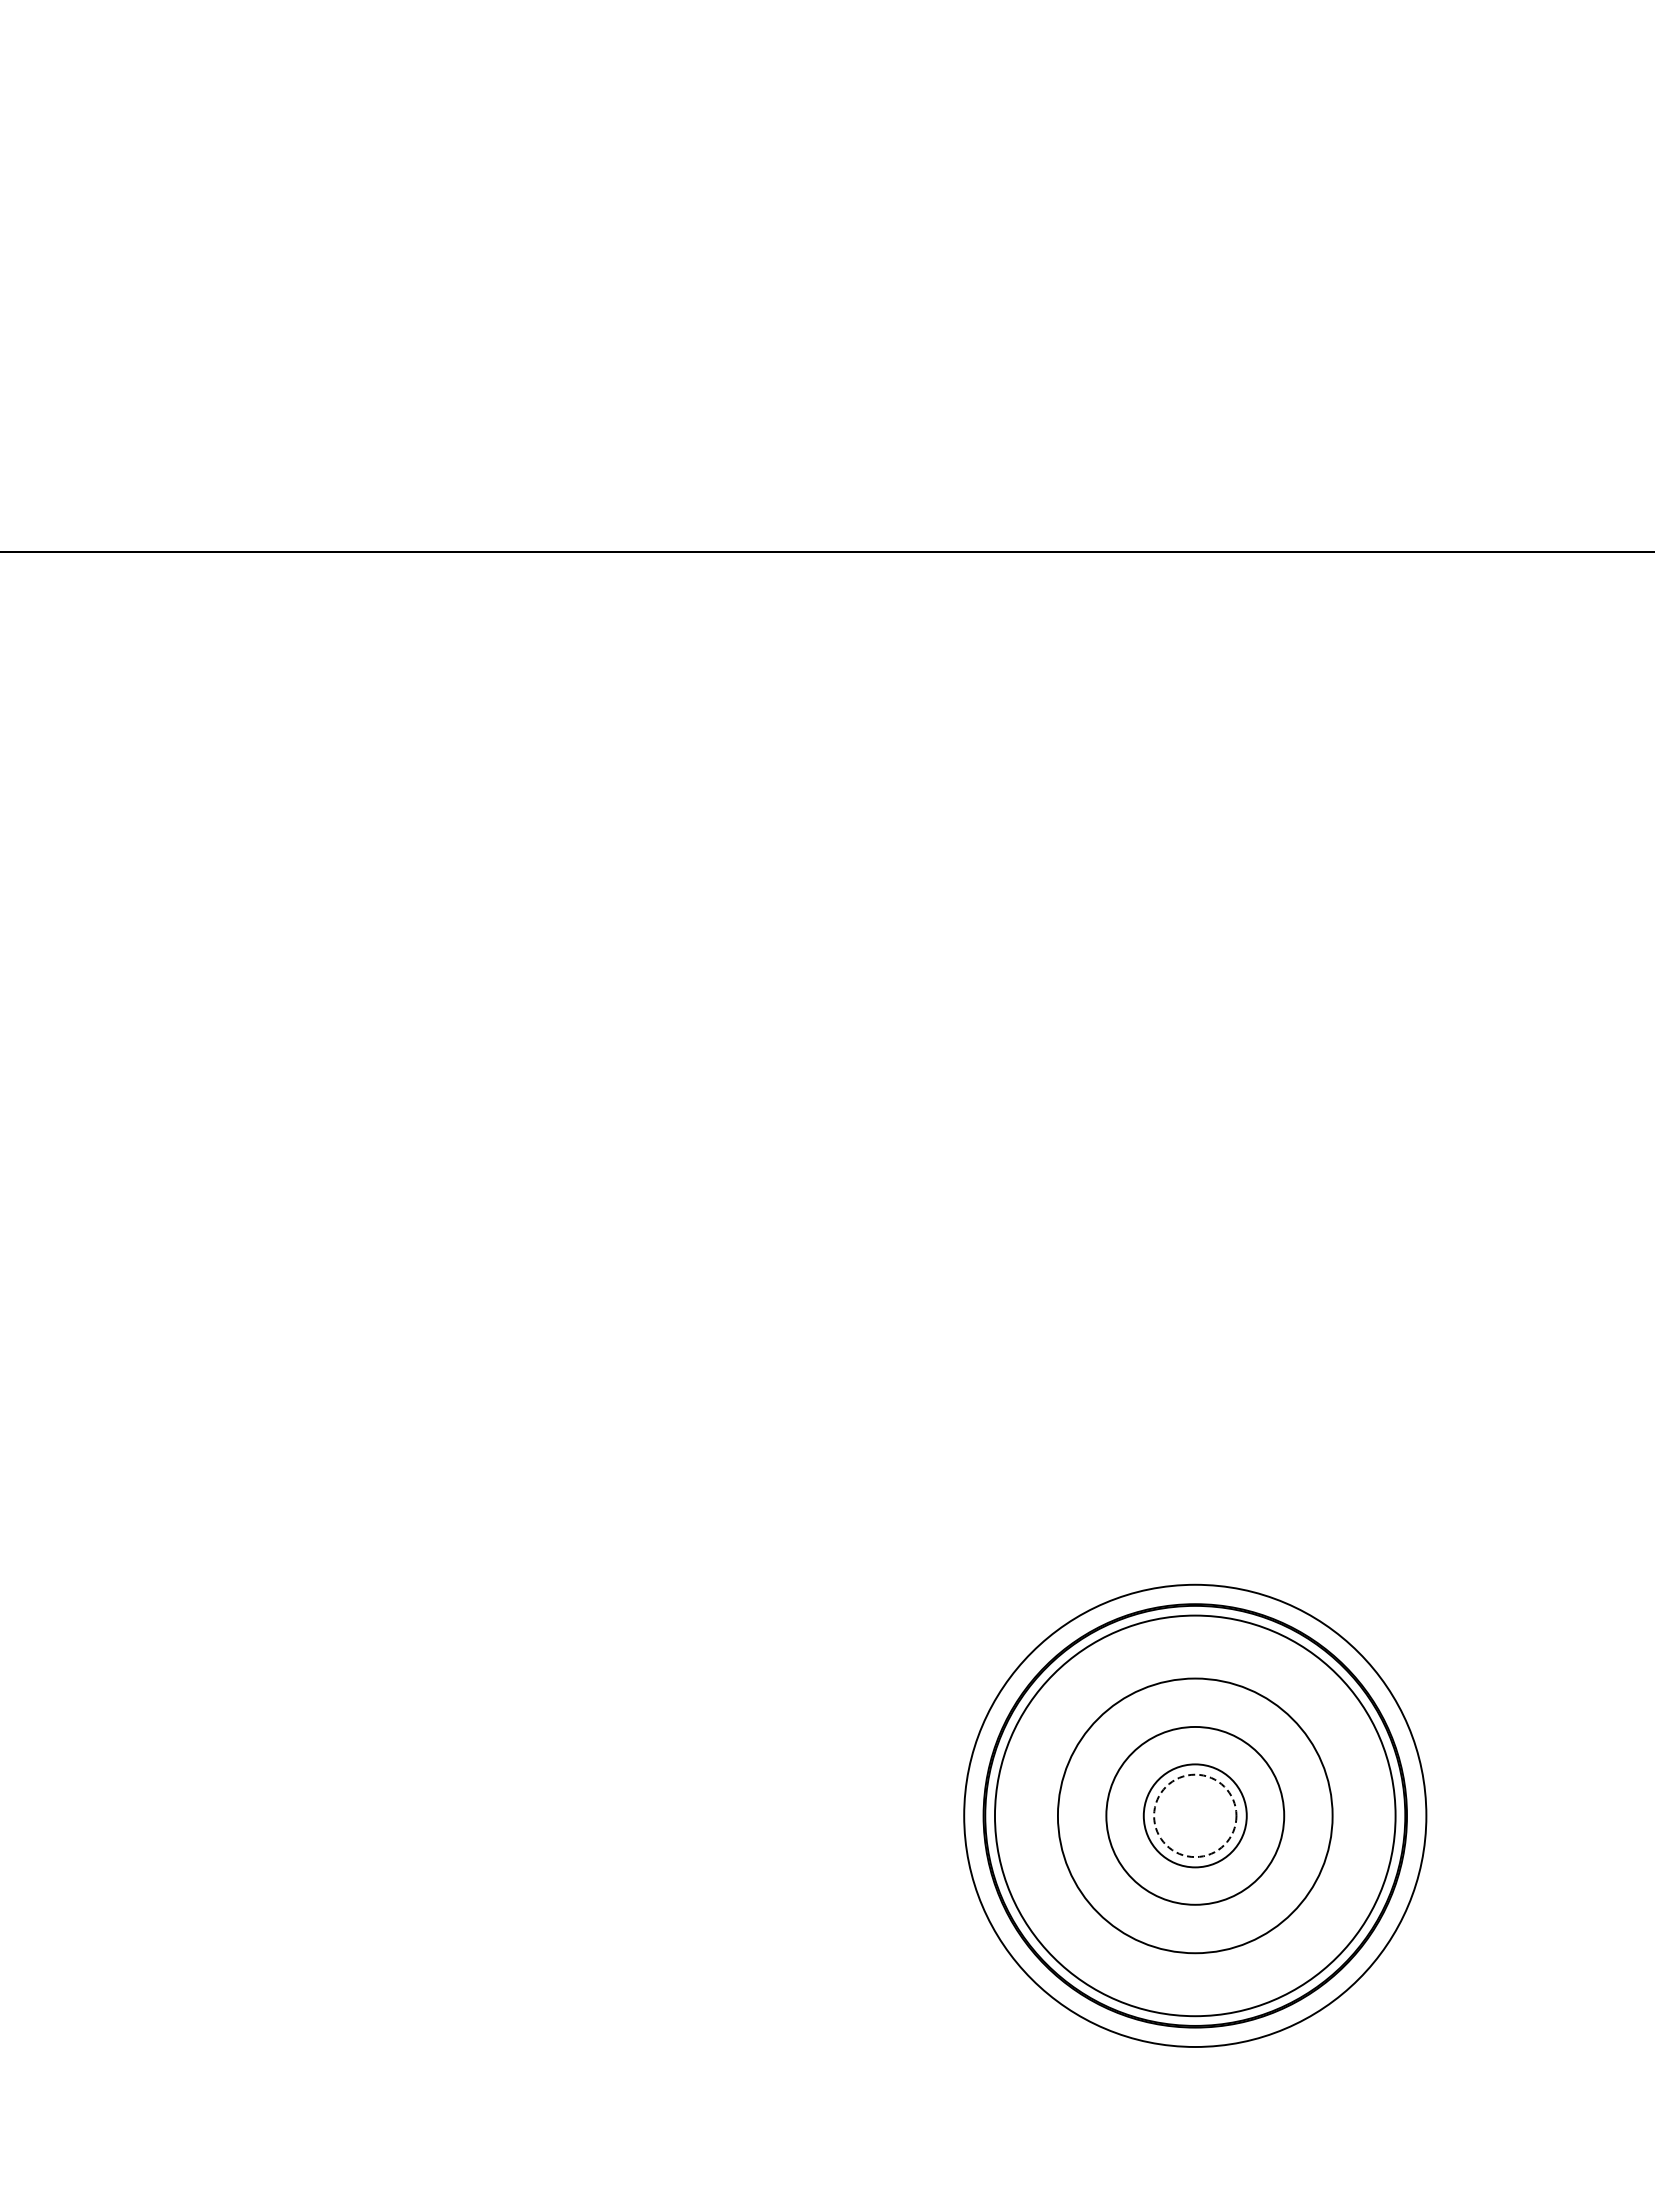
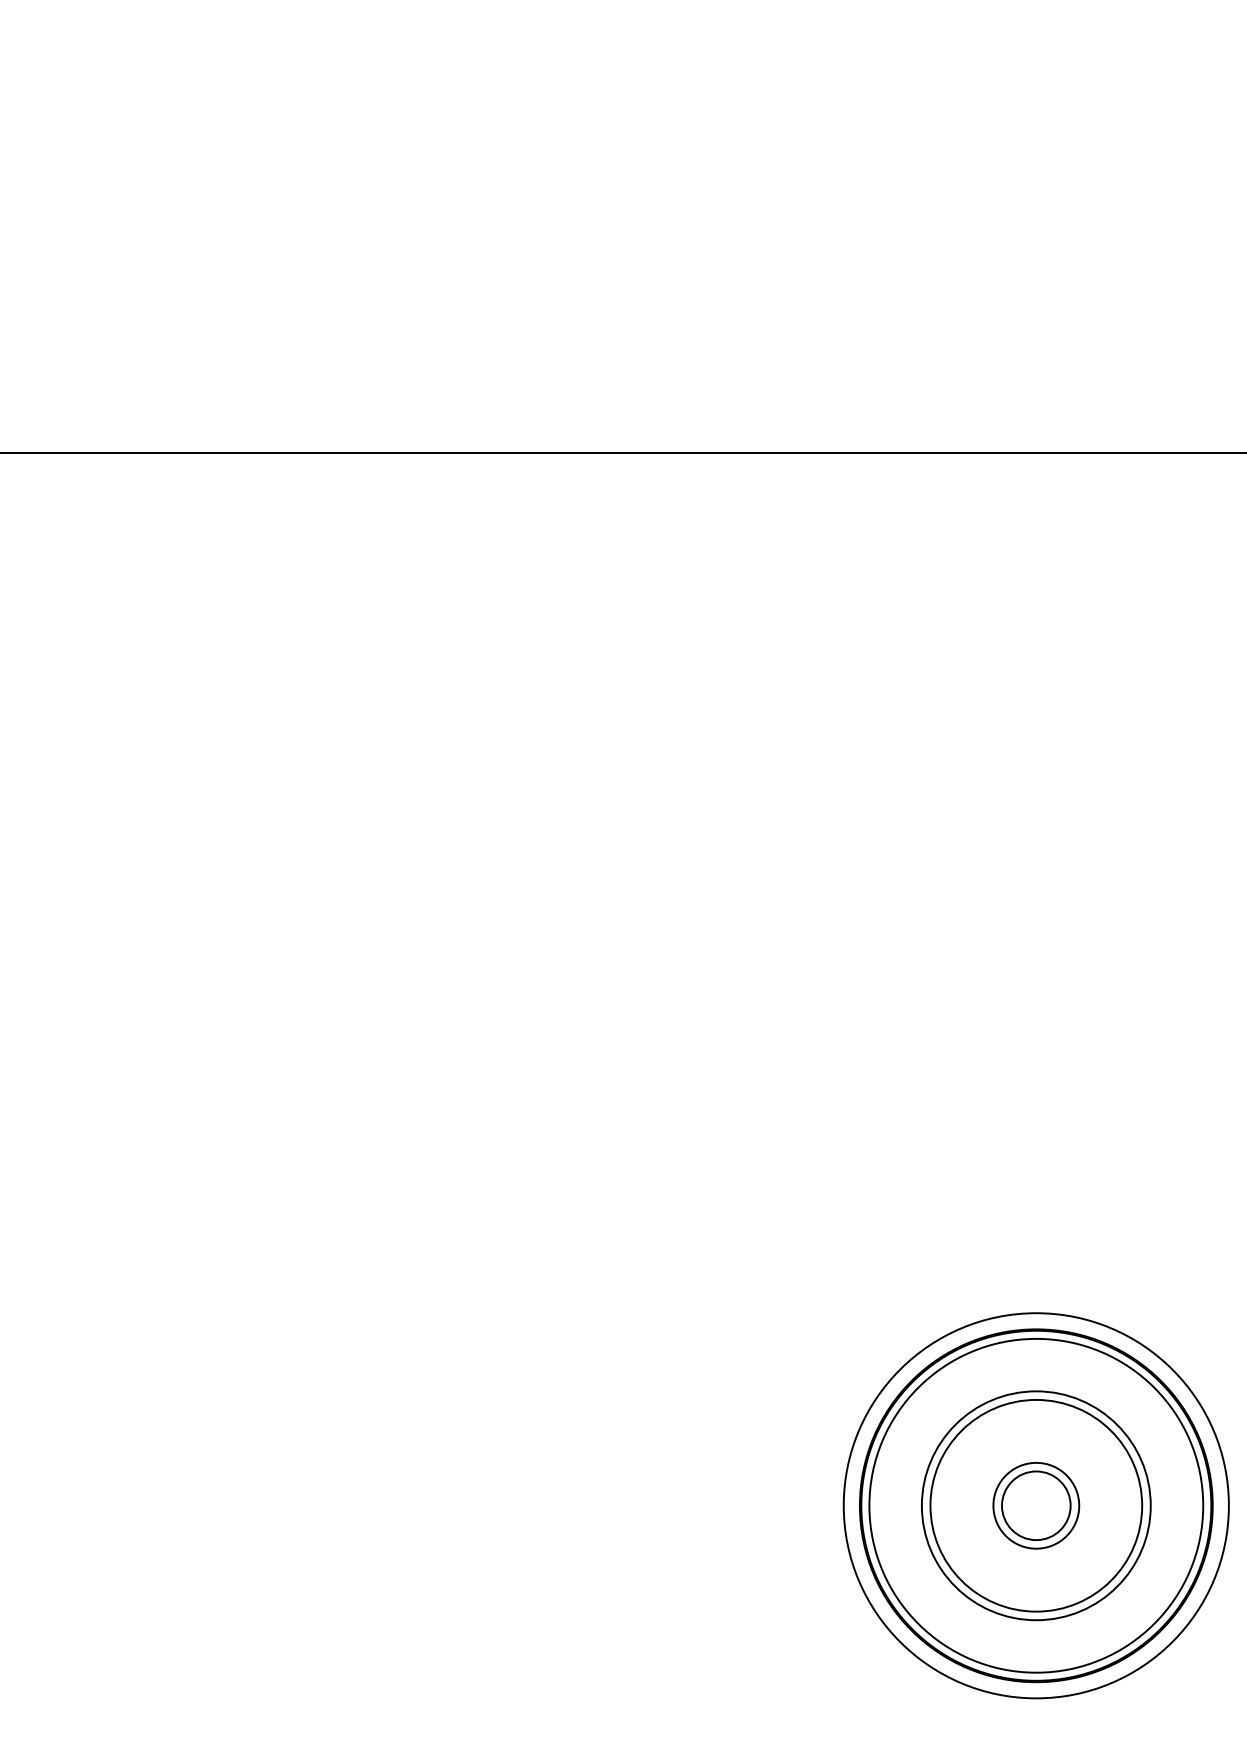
circle: (1195, 1815) -> (1036, 1505), dashed -> solid
circle: (1195, 1815) -> (1036, 1505), size x1.43

